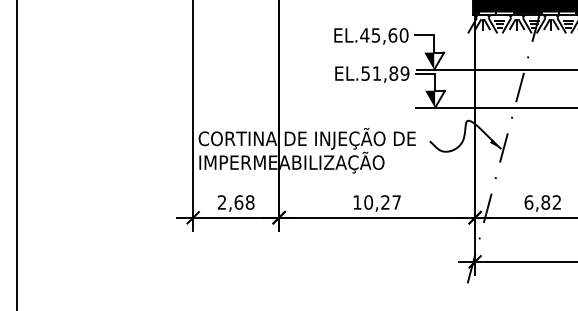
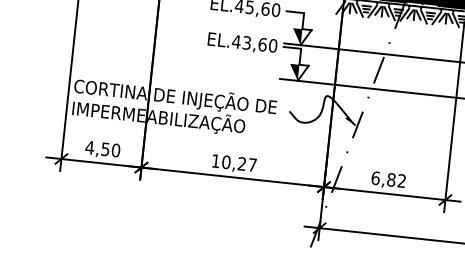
text: (385, 73) -> (254, 43), EL.51,89 -> EL.43,60
text: (235, 202) -> (102, 149), 2,68 -> 4,50

